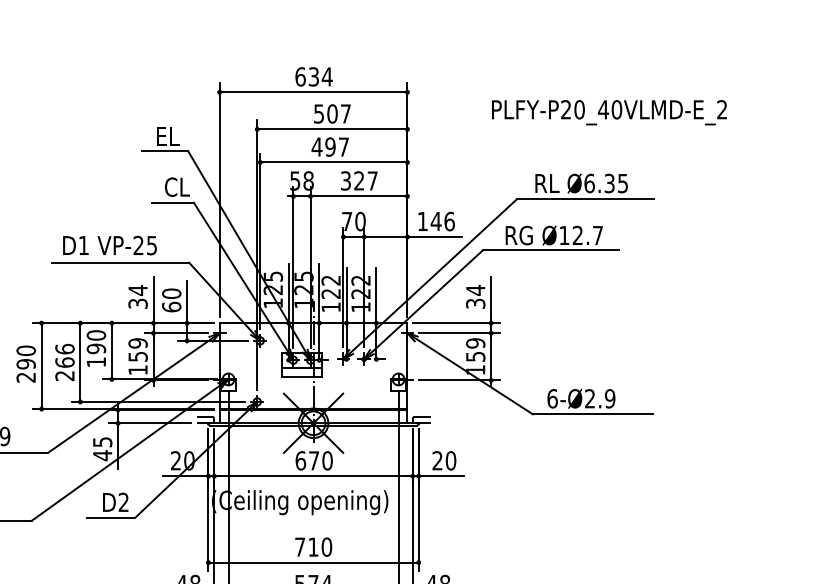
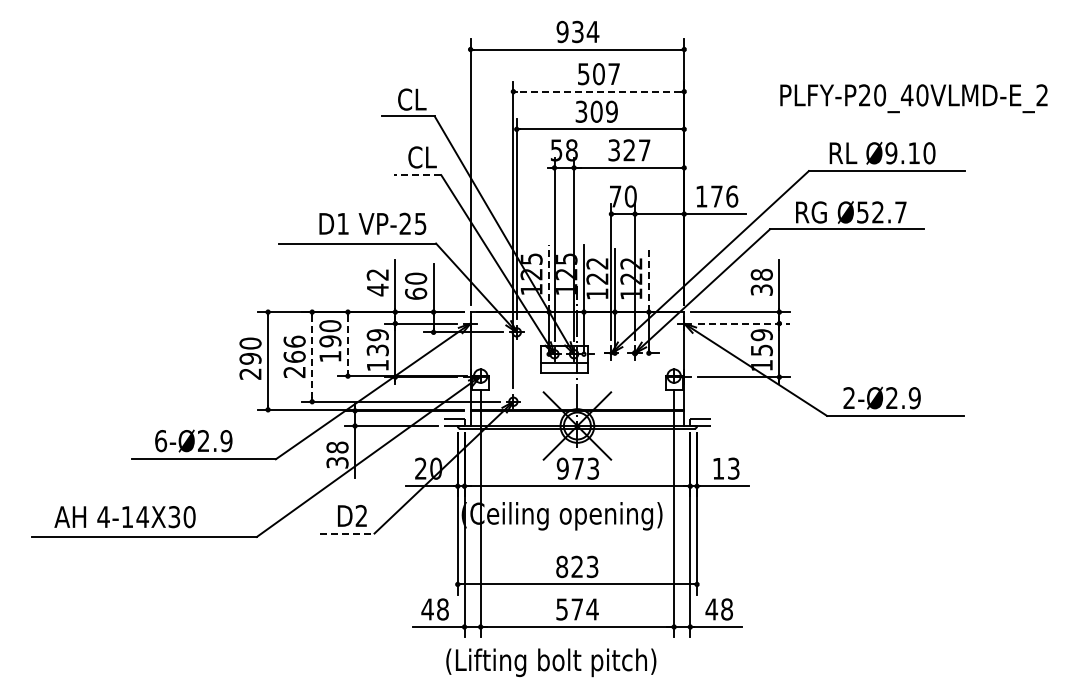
text: (300, 76) -> (562, 31), 634 -> 934
text: (609, 112) -> (913, 98), moved
line: (332, 129) -> (598, 91), solid -> dashed
text: (168, 136) -> (412, 99), EL -> CL
text: (330, 146) -> (596, 111), 497 -> 309
text: (606, 183) -> (910, 153), Ø6.35 -> Ø9.10
line: (172, 203) -> (417, 175), solid -> dashed
text: (435, 221) -> (716, 196), 146 -> 176
text: (564, 235) -> (862, 212), Ø12.7 -> Ø52.7
text: (109, 245) -> (372, 223), moved
text: (475, 290) -> (761, 274), 34 -> 38
line: (289, 293) -> (549, 278), solid -> dashed
line: (376, 295) -> (648, 280), solid -> dashed
text: (137, 297) -> (377, 282), 34 -> 42
line: (459, 333) -> (743, 323), solid -> dashed
line: (111, 351) -> (347, 344), solid -> dashed
text: (137, 356) -> (377, 349), 159 -> 139
line: (80, 363) -> (312, 357), solid -> dashed
text: (552, 399) -> (849, 398), 6-Ø2.9 -> 2-Ø2.9
text: (102, 449) -> (337, 455), 45 -> 38
text: (313, 460) -> (577, 468), 670 -> 973
text: (443, 460) -> (725, 468), 20 -> 13
line: (111, 517) -> (347, 533), solid -> dashed
text: (313, 546) -> (577, 566), 710 -> 823

